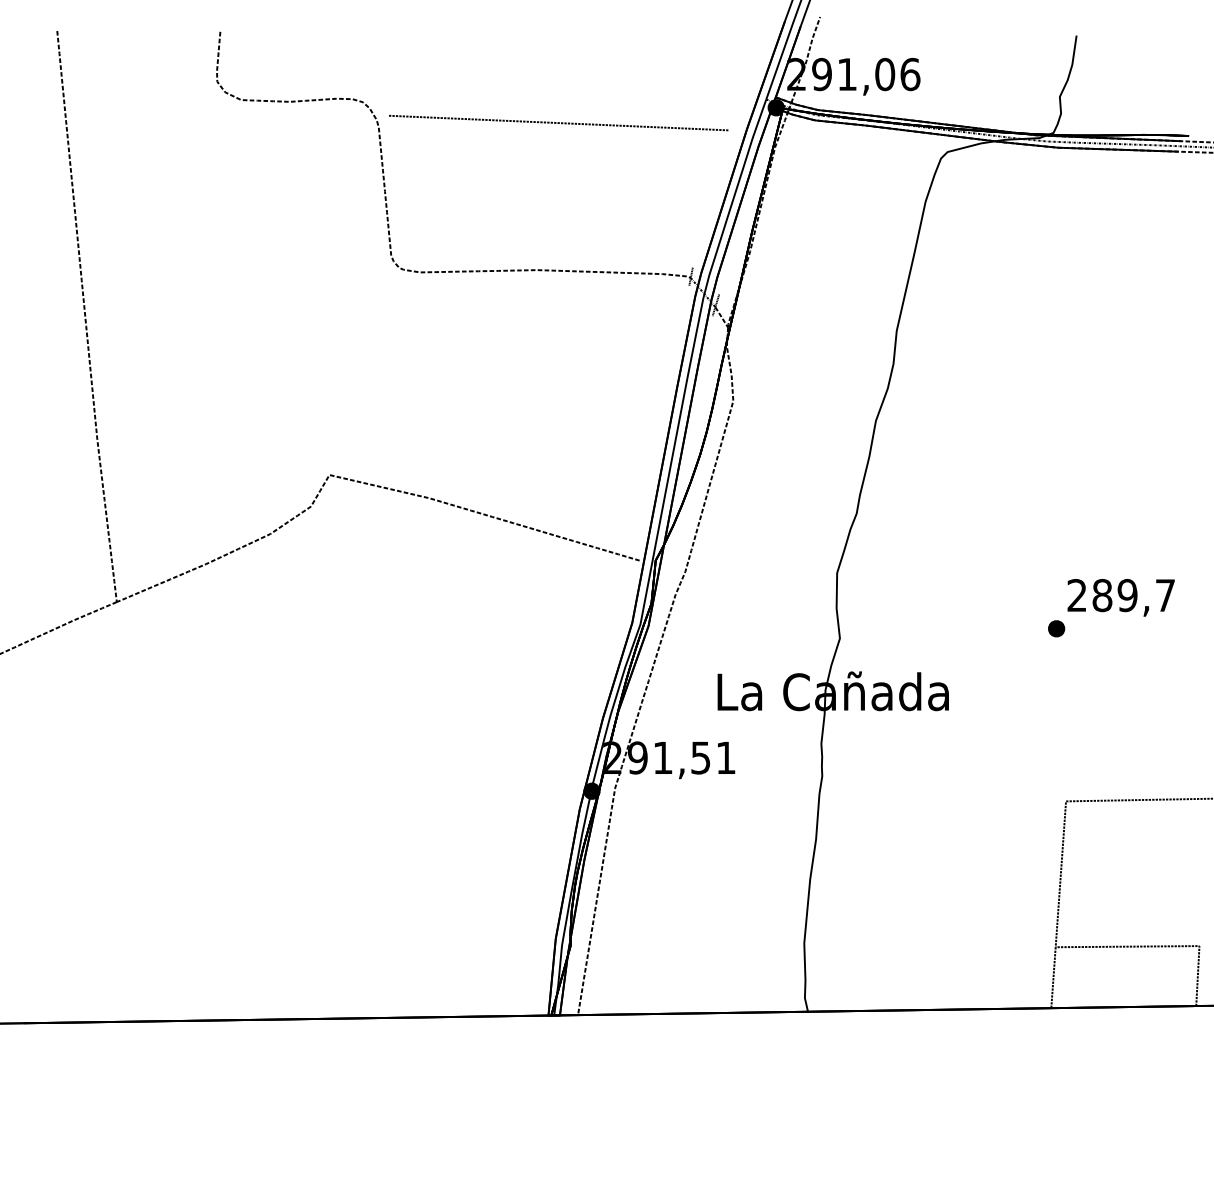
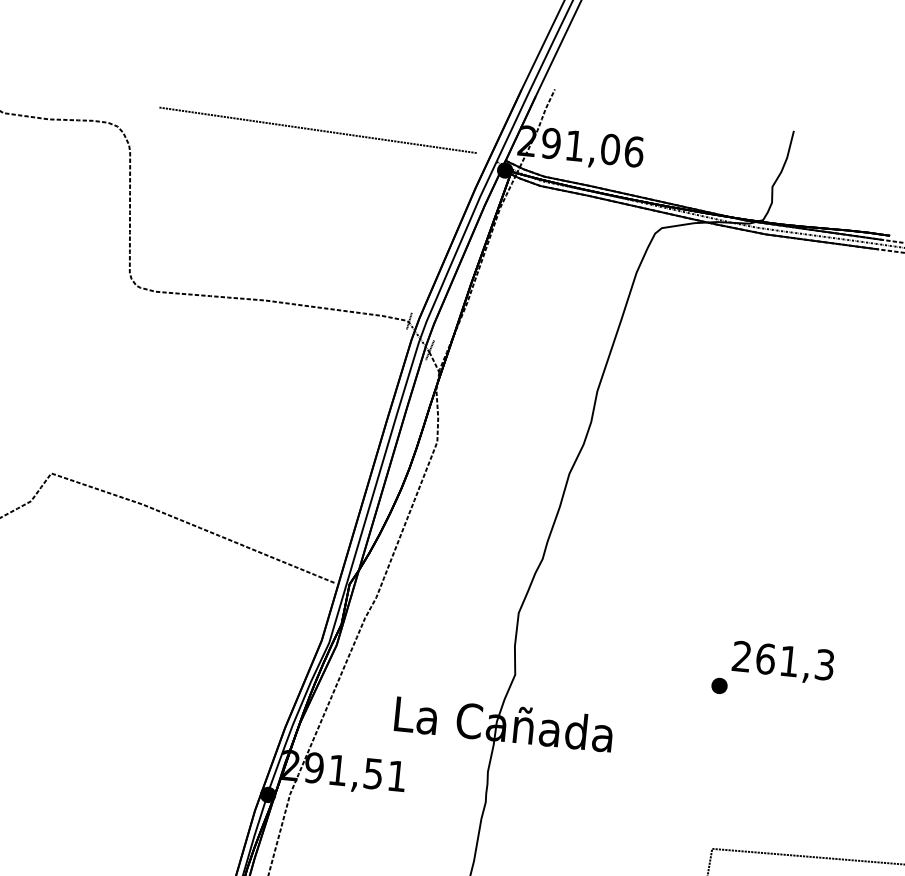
line: (558, 122) -> (317, 129), moved
text: (1133, 595) -> (794, 661), 289,7 -> 261,3

